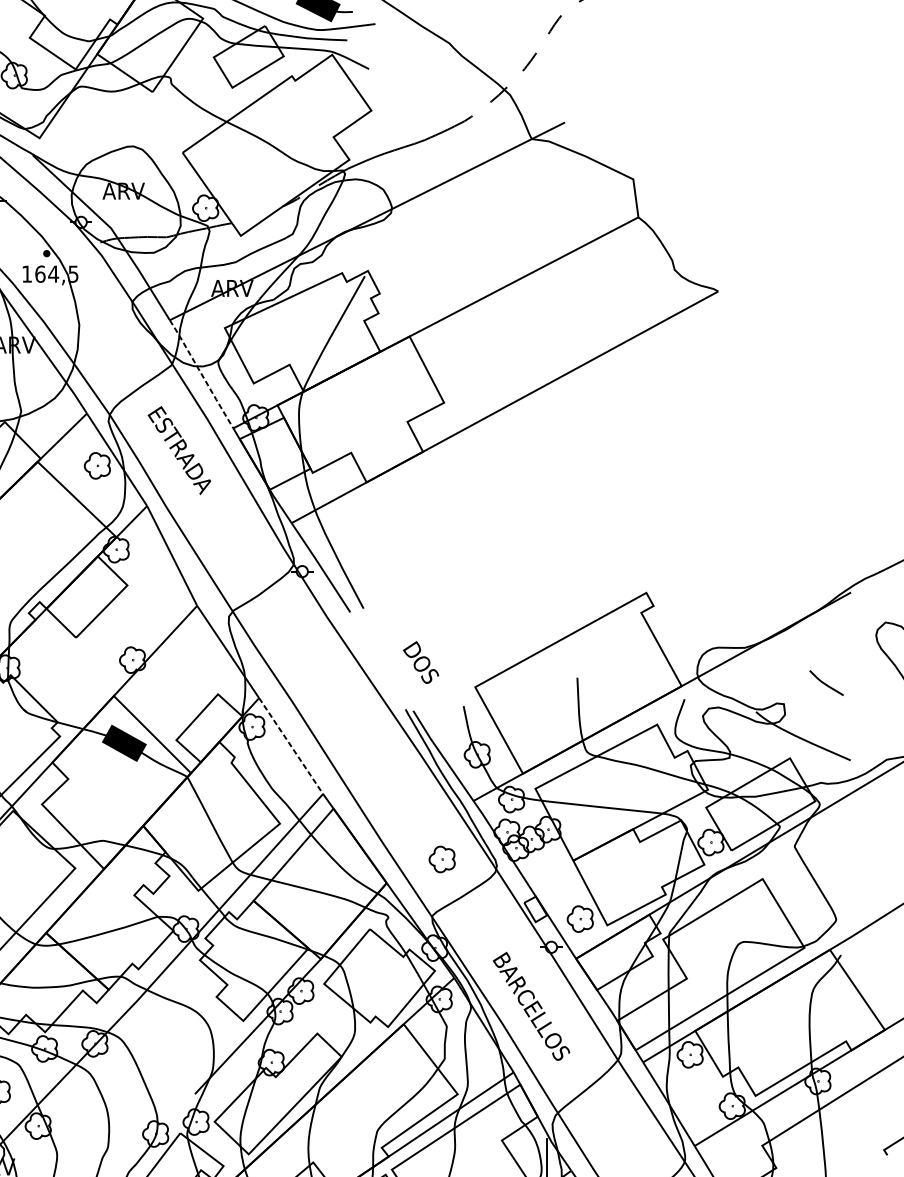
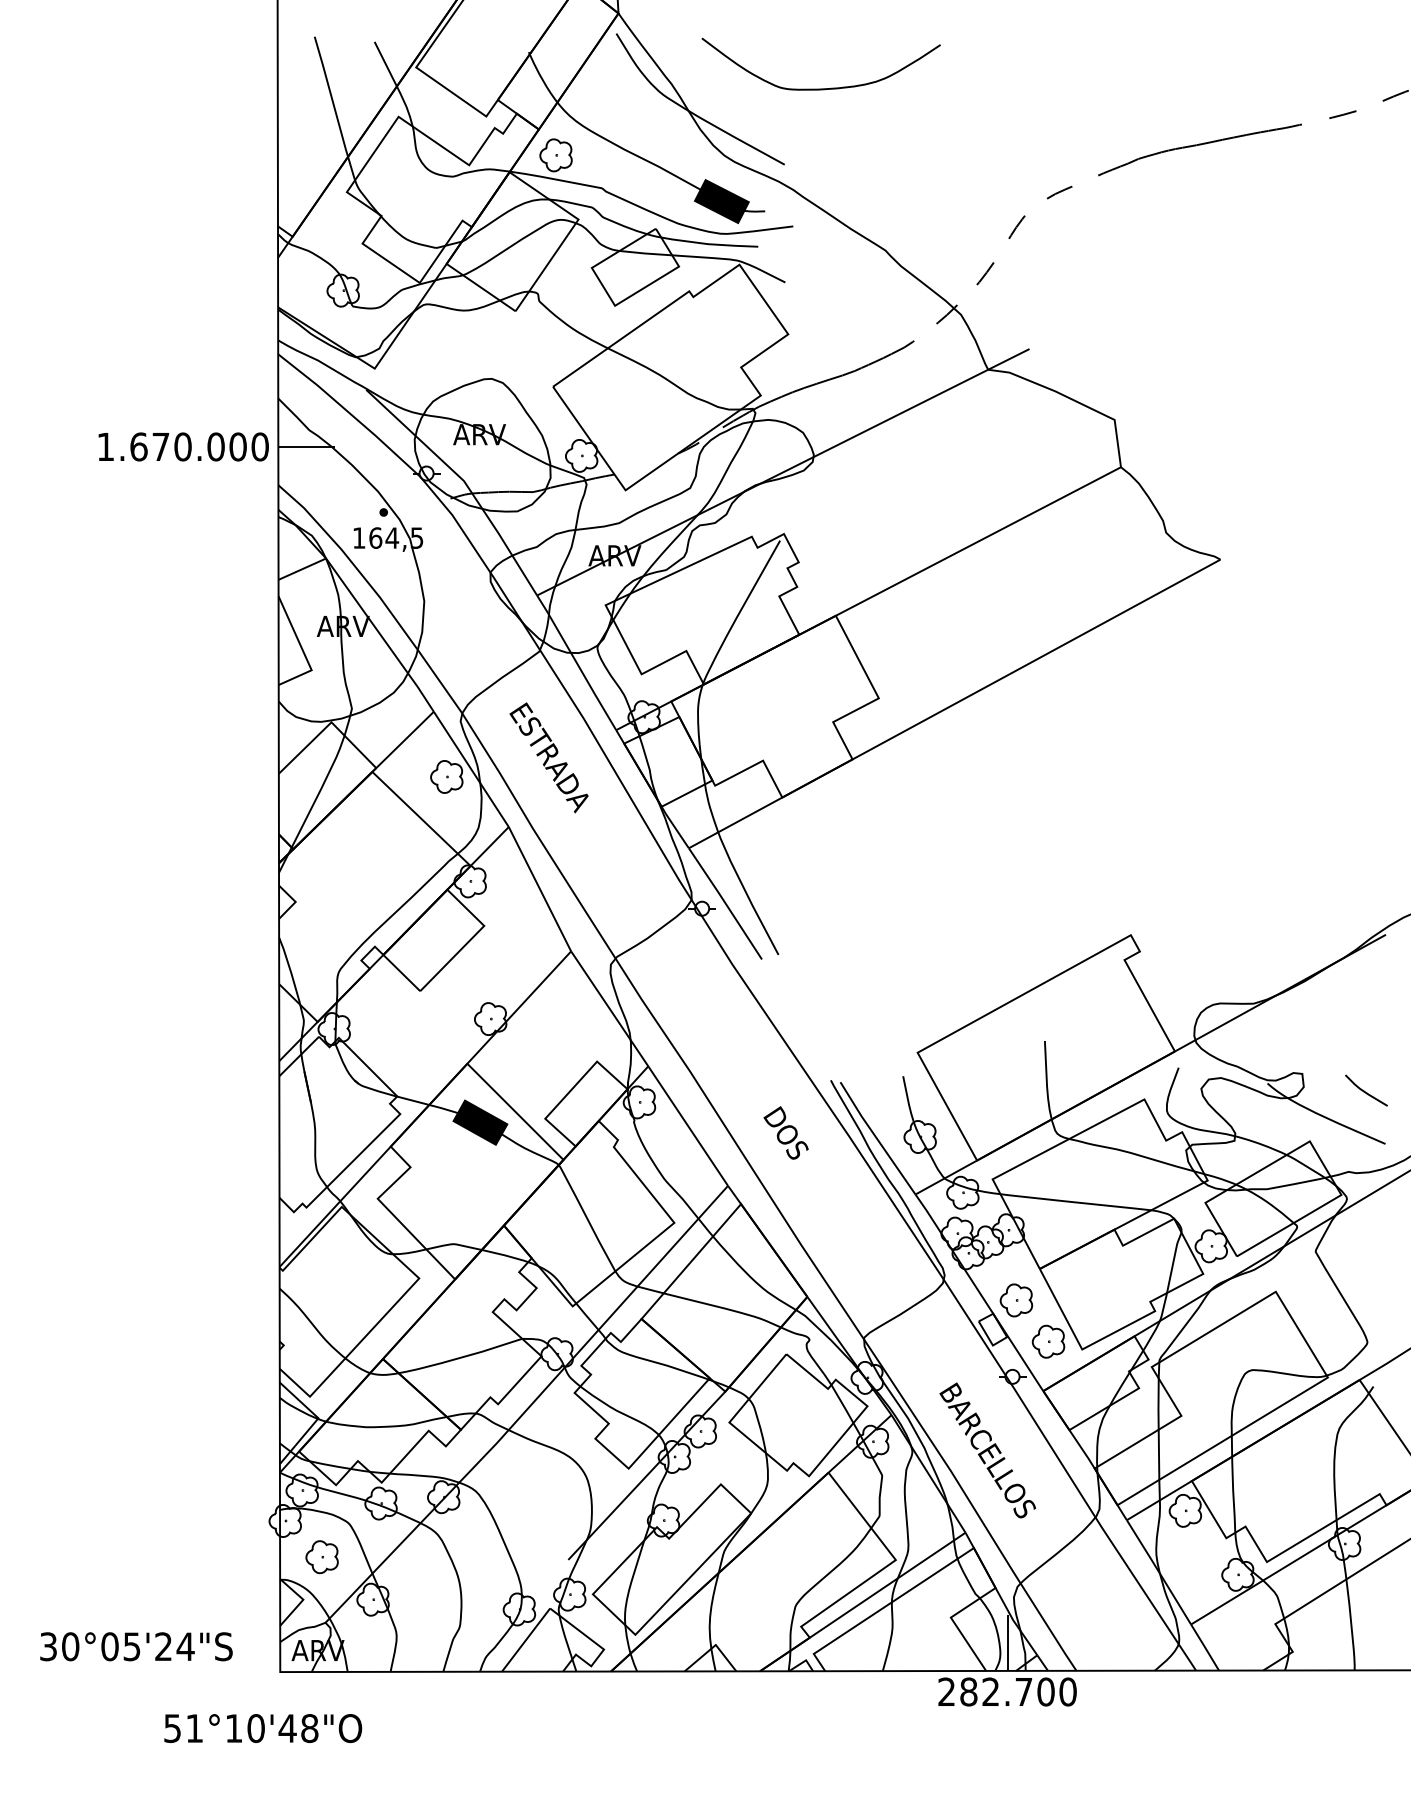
line: (201, 374) -> (576, 663), dashed -> solid
text: (420, 662) -> (785, 1132), moved
line: (825, 683) -> (1365, 1091), moved
line: (291, 746) -> (688, 1126), dashed -> solid
part: (442, 859) -> (1016, 1300), moved

